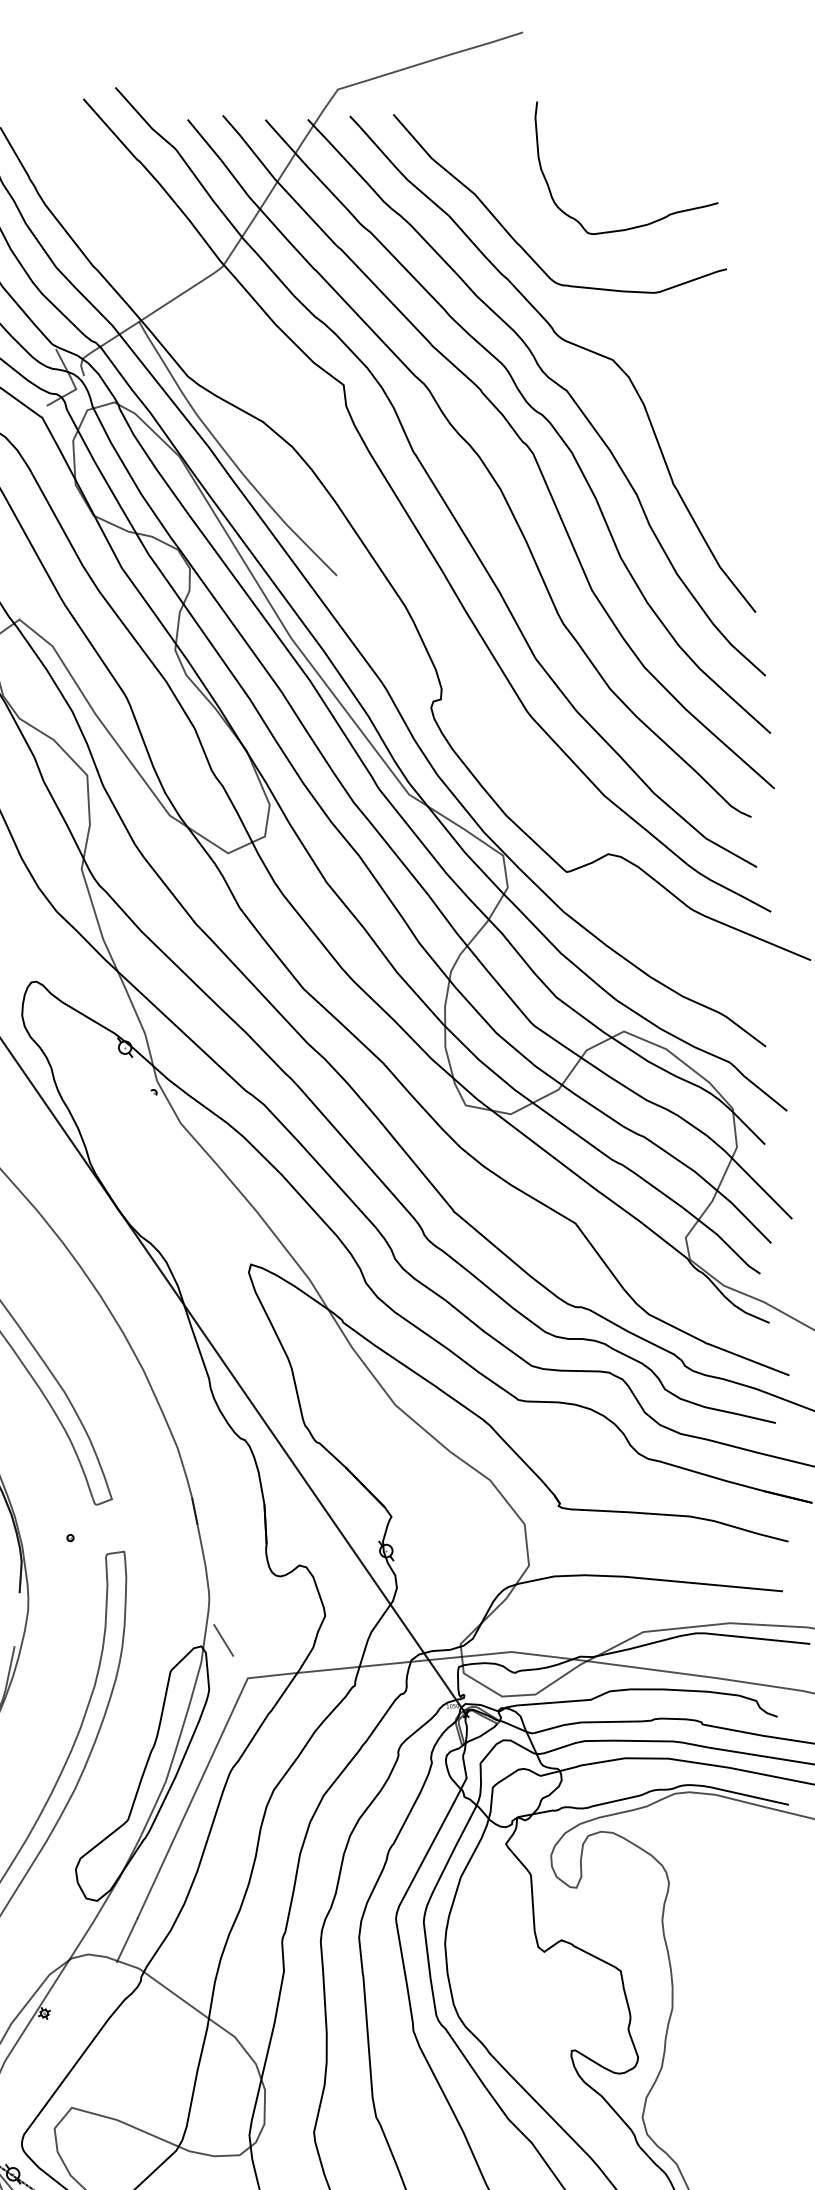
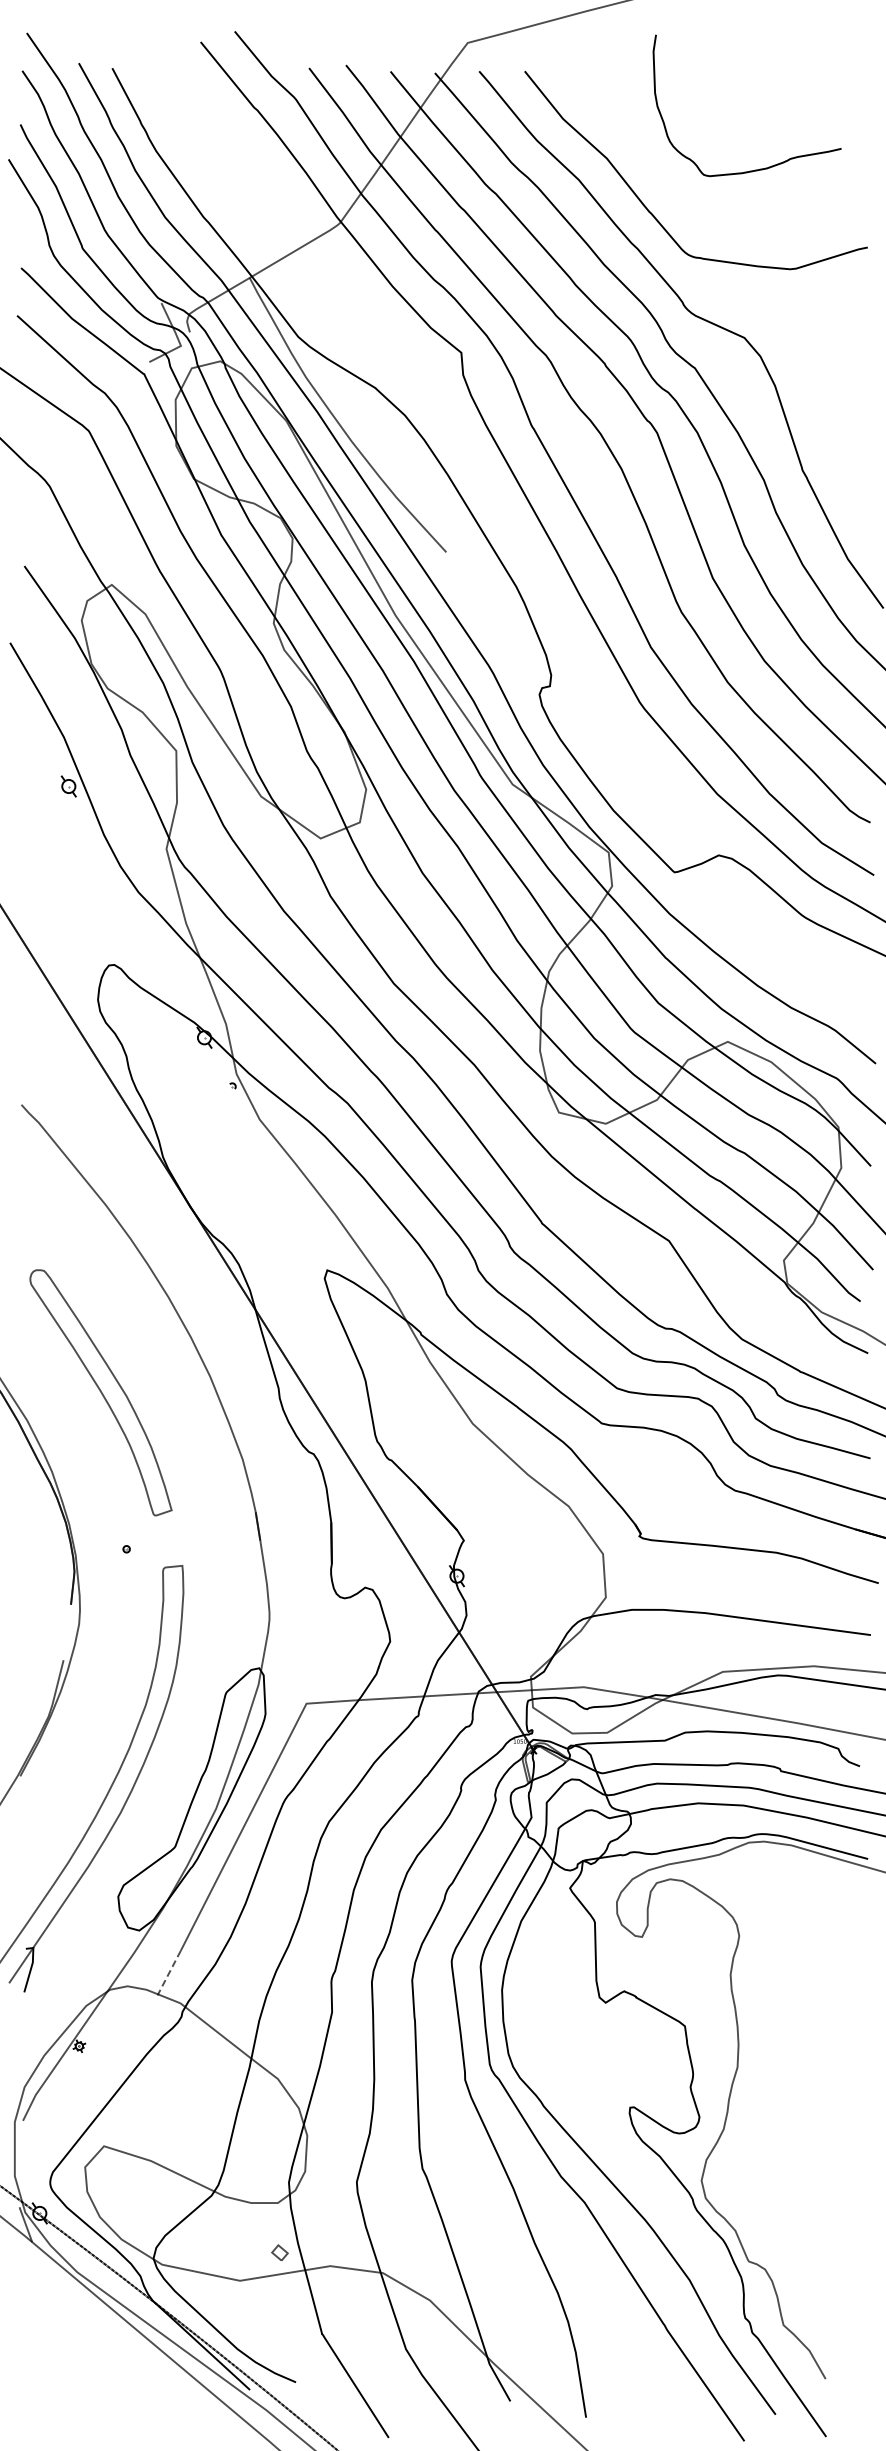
curve: (636, 226) -> (754, 169), moved
line: (223, 1639) -> (282, 1662), removed
line: (126, 1940) -> (168, 1973), solid -> dashed

